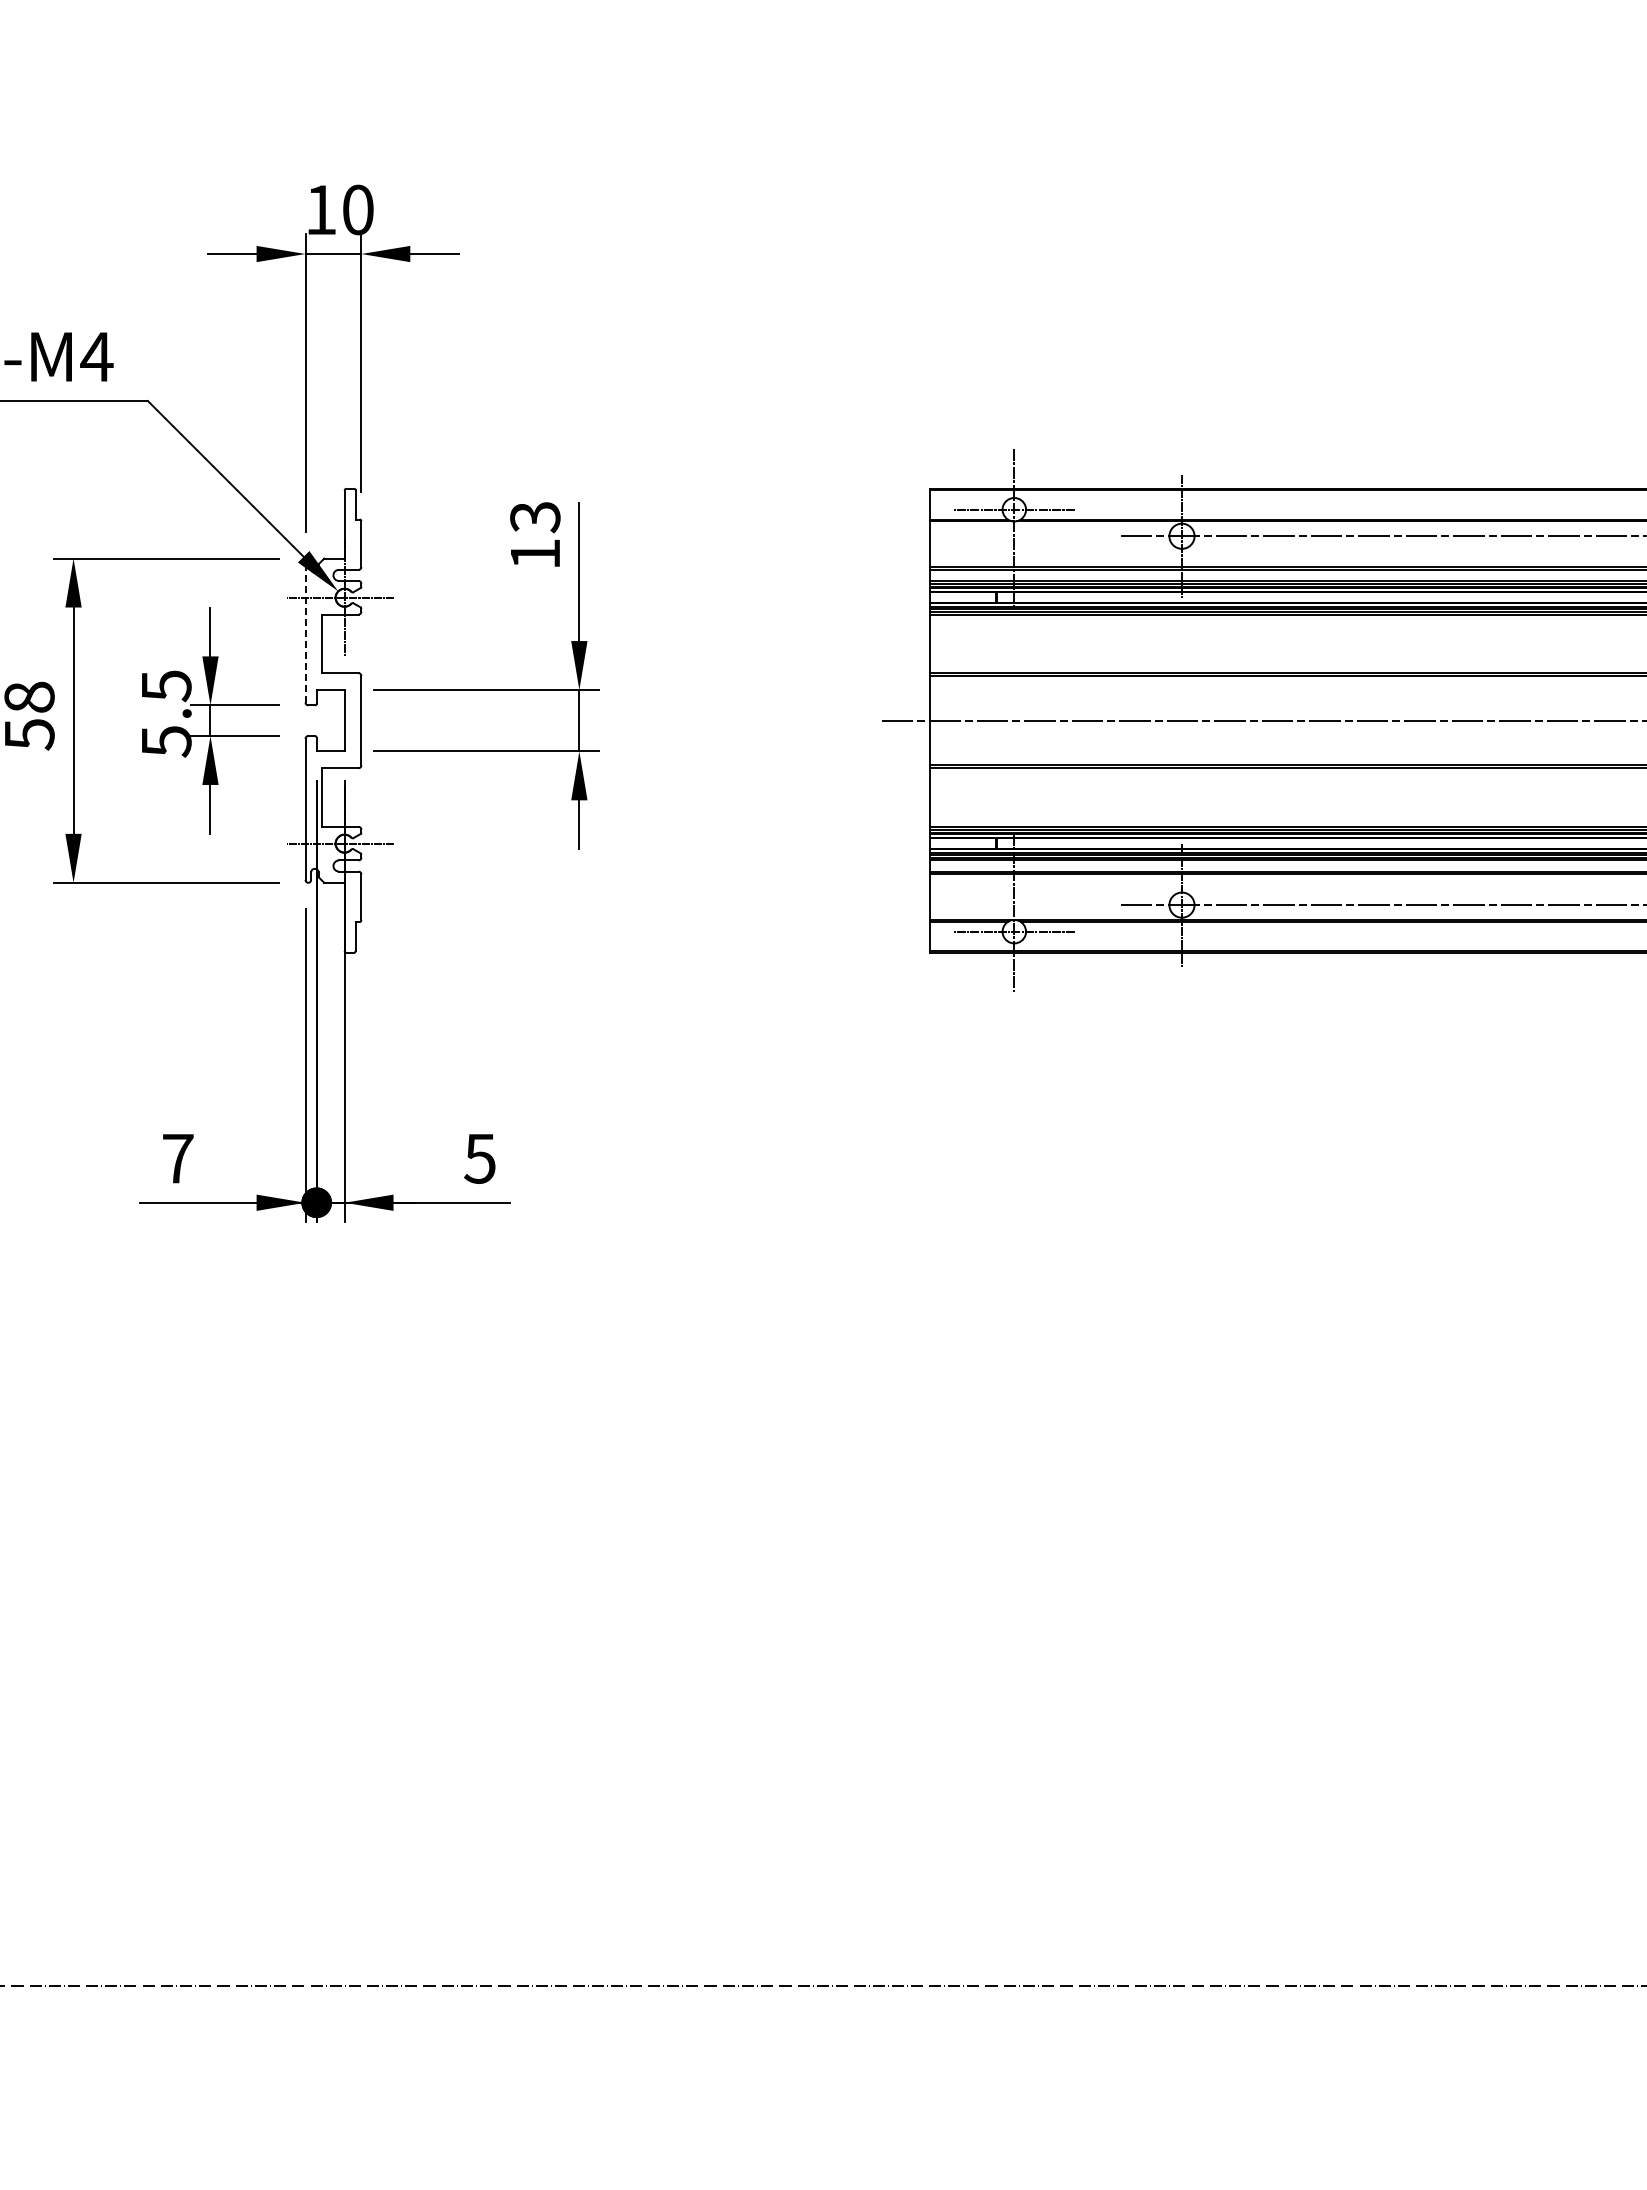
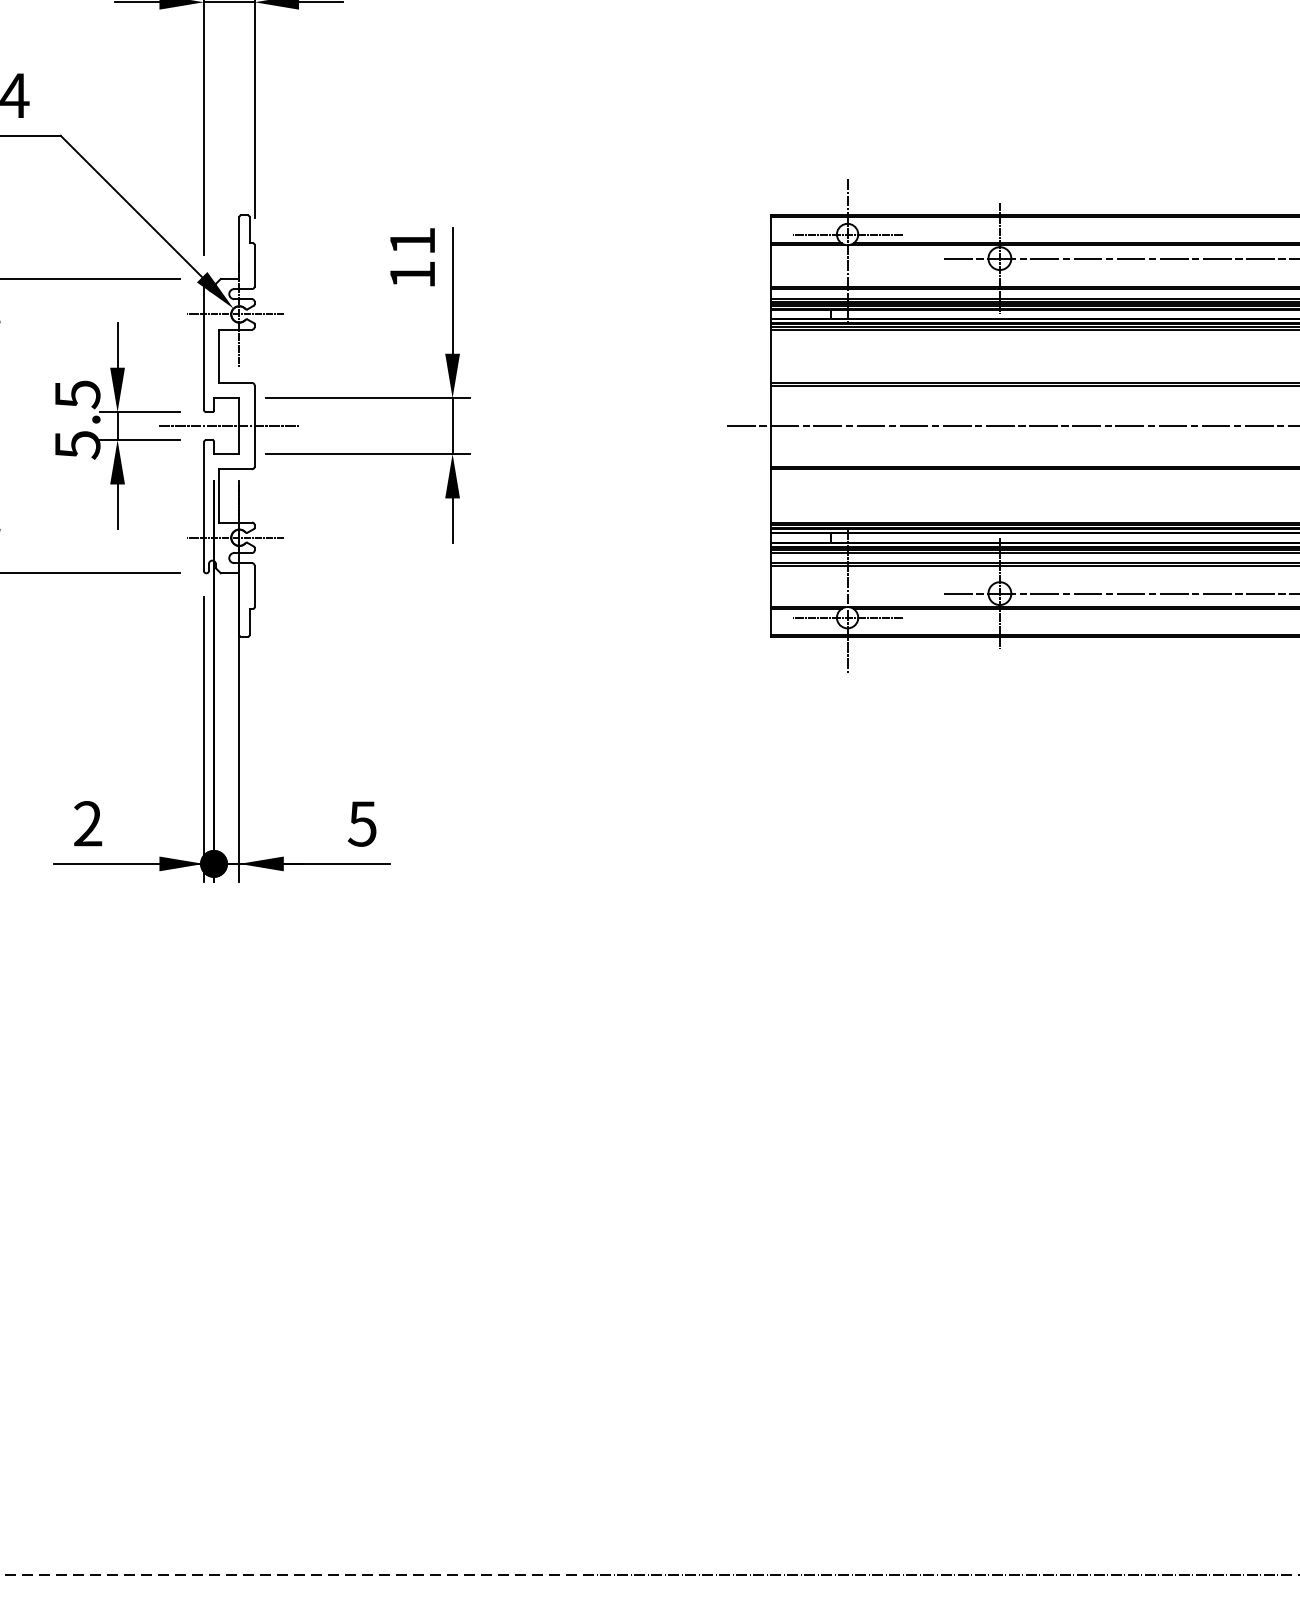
text: (535, 517) -> (412, 241), 13 -> 11
line: (305, 631) -> (203, 345), dashed -> solid
line: (333, 720) -> (229, 425), added
text: (177, 1158) -> (87, 823), 7 -> 2

